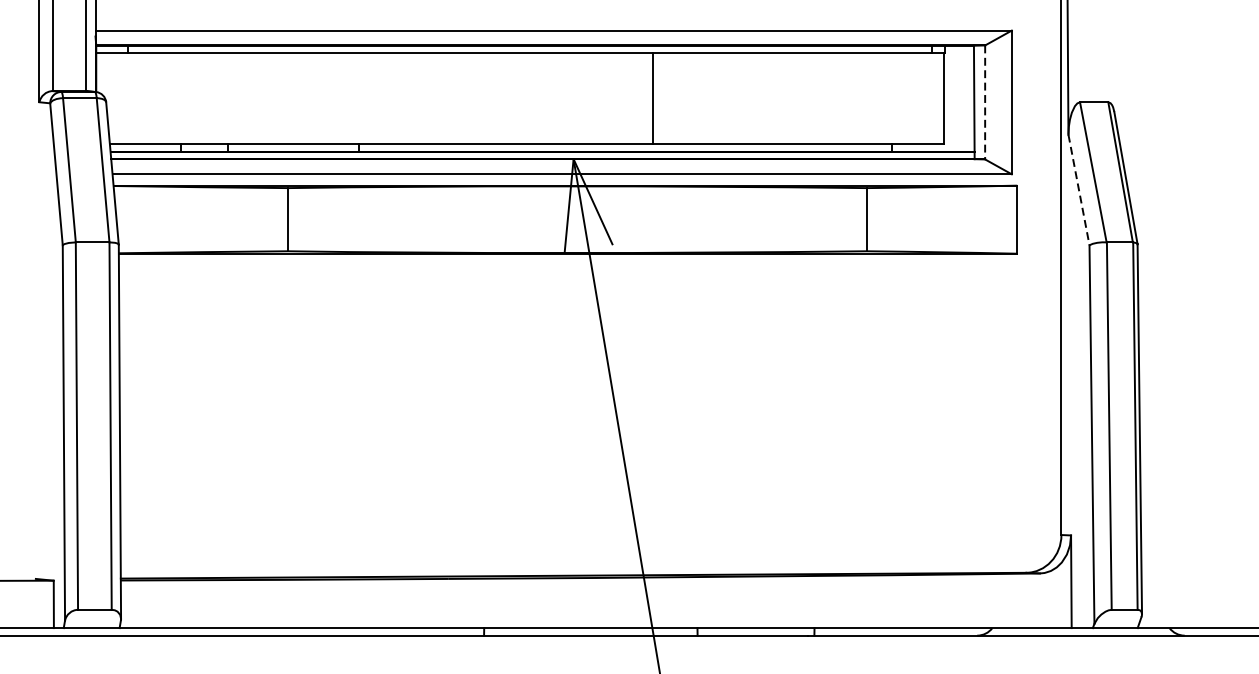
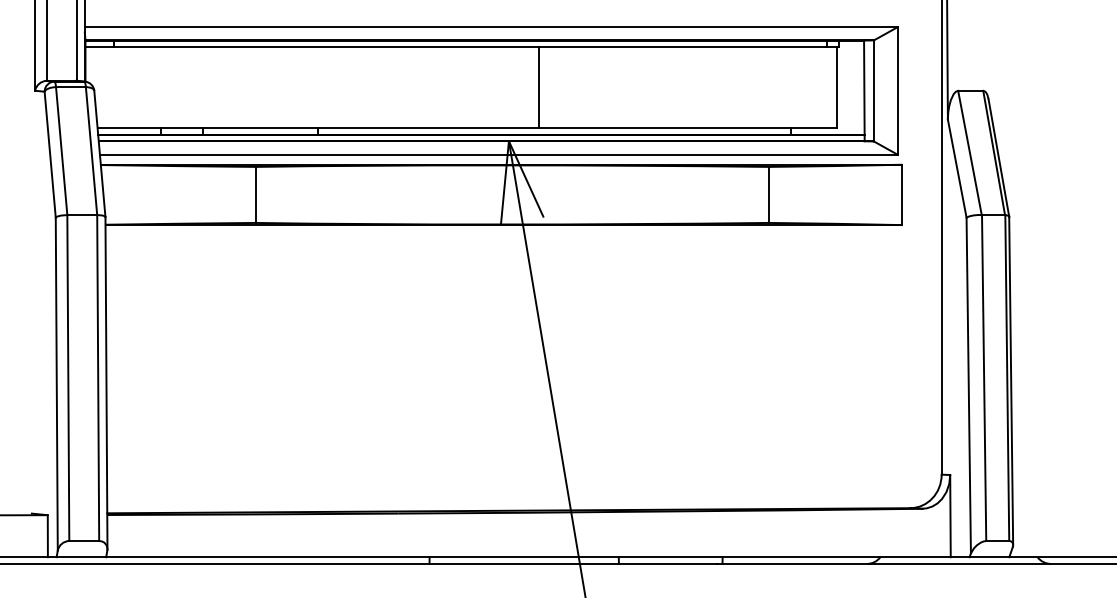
line: (652, 98) -> (538, 87), moved
line: (984, 101) -> (873, 90), dashed -> solid
line: (1079, 189) -> (957, 168), dashed -> solid

